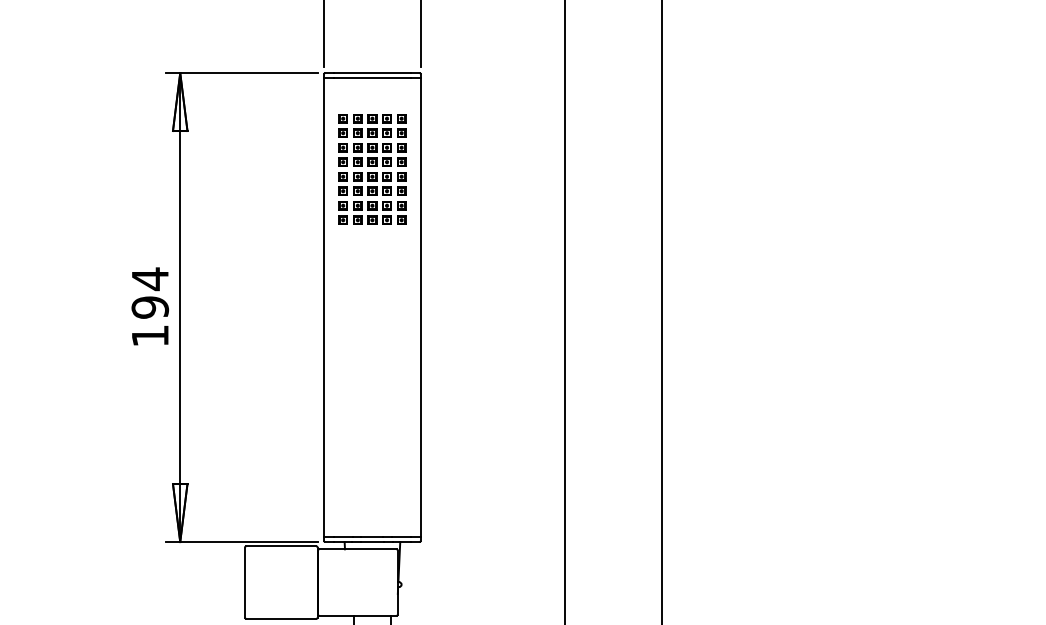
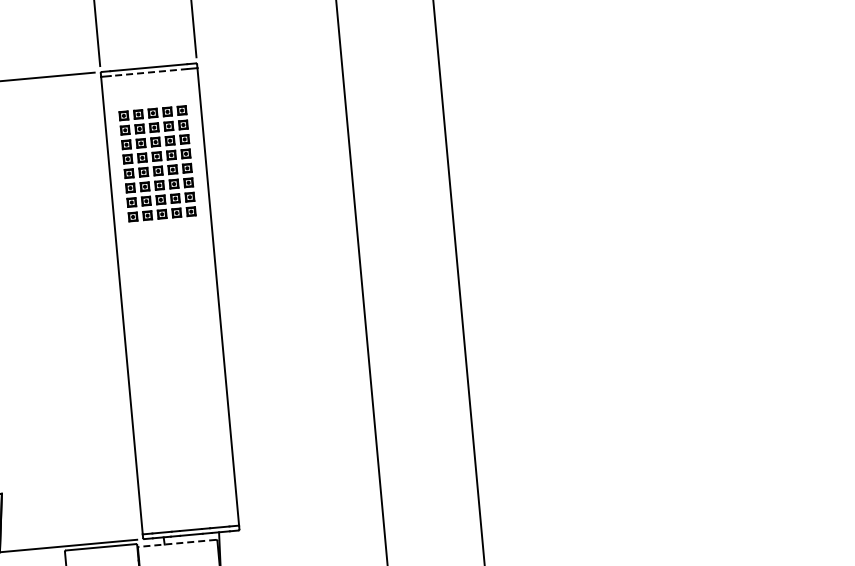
line: (372, 77) -> (149, 72), solid -> dashed
line: (357, 549) -> (177, 543), solid -> dashed

